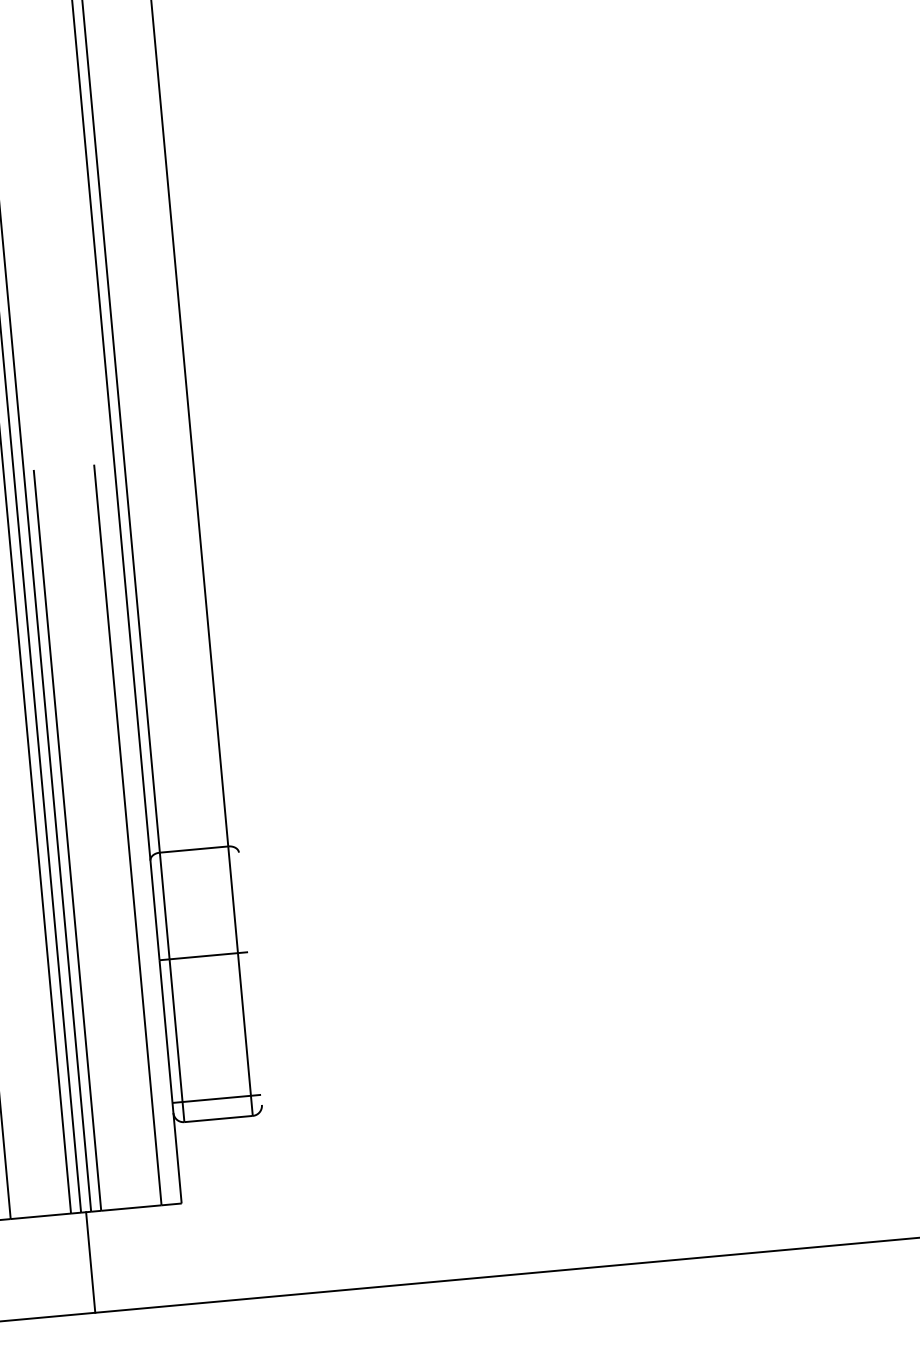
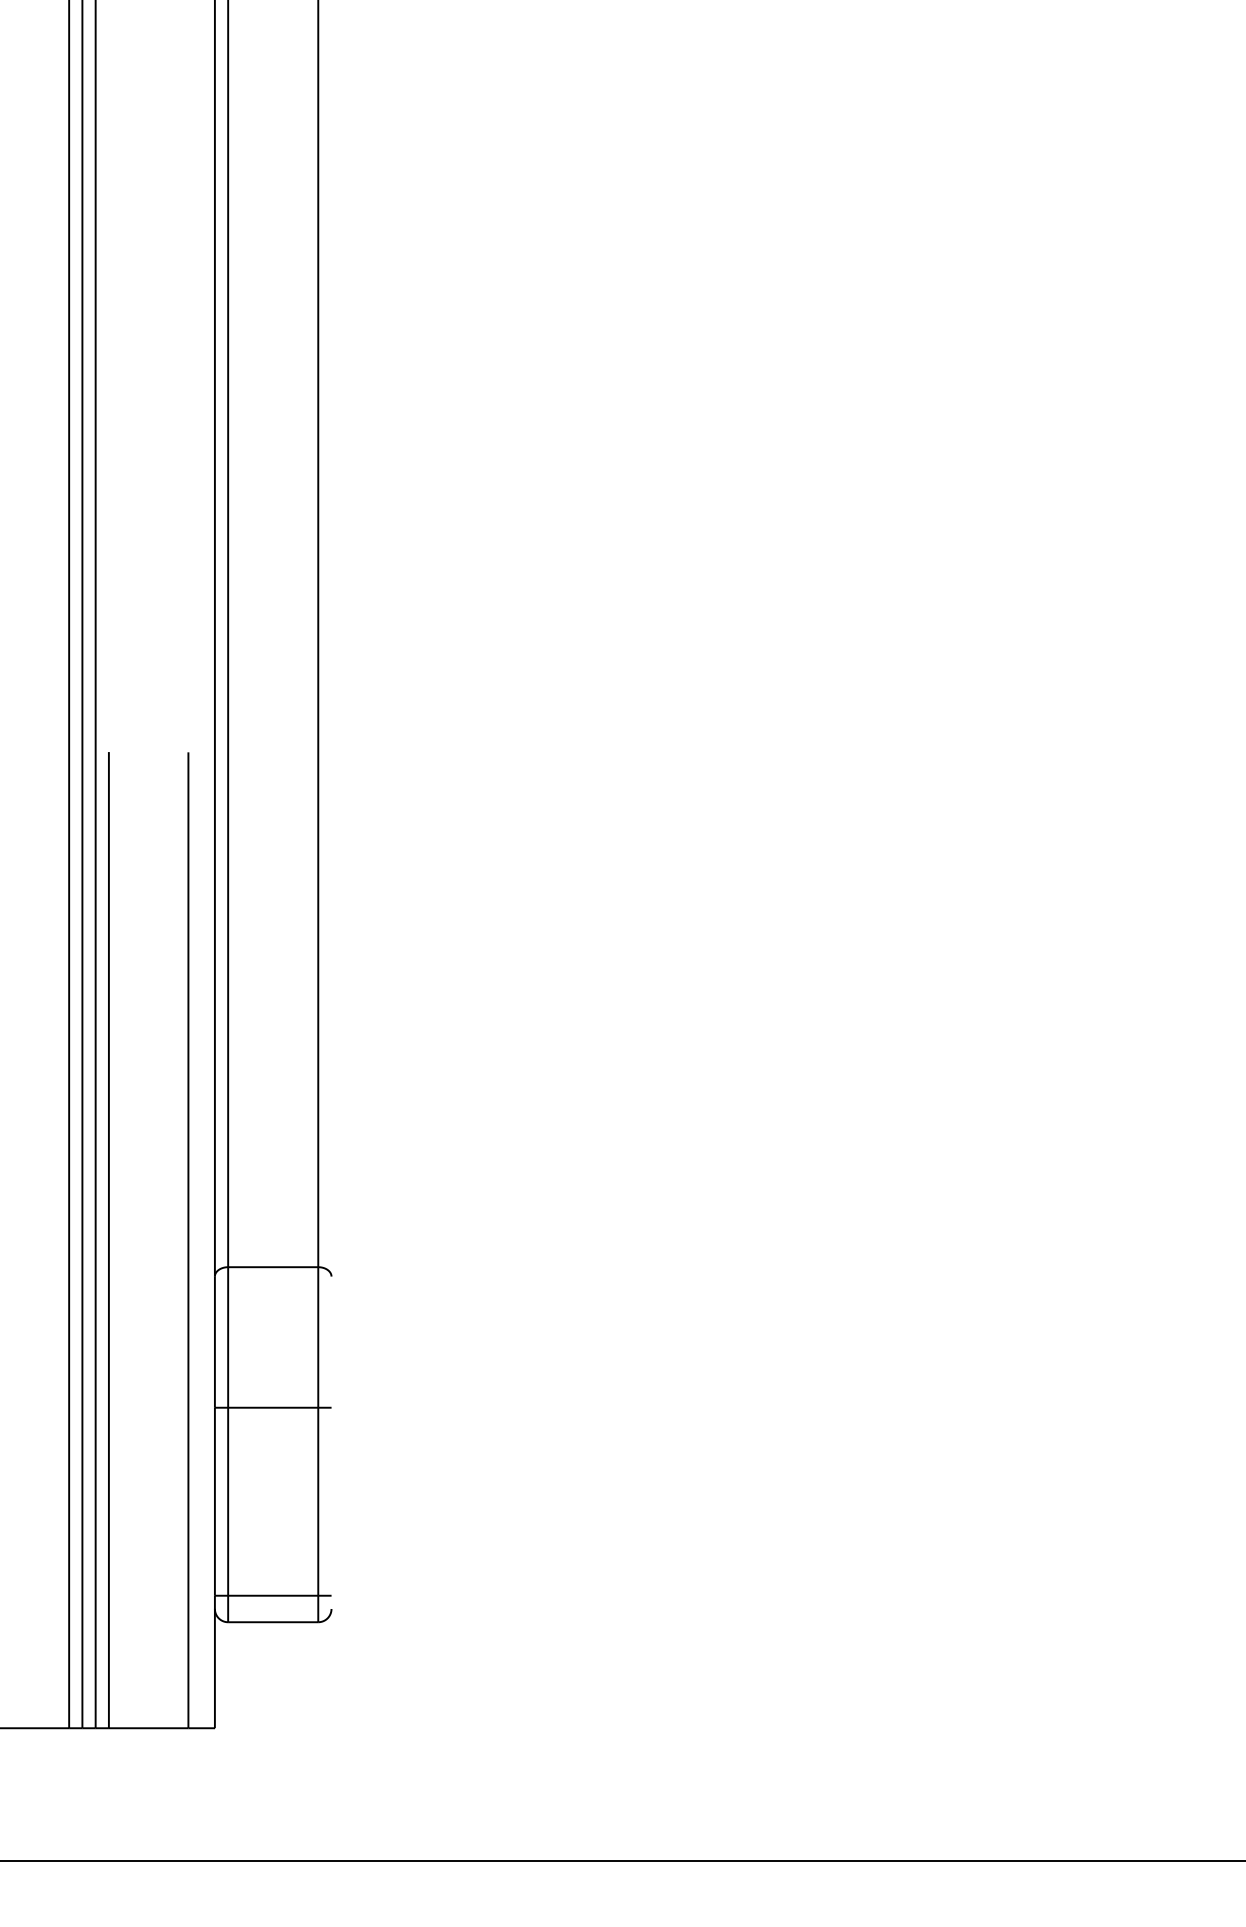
line: (91, 1262) -> (89, 1794), removed

